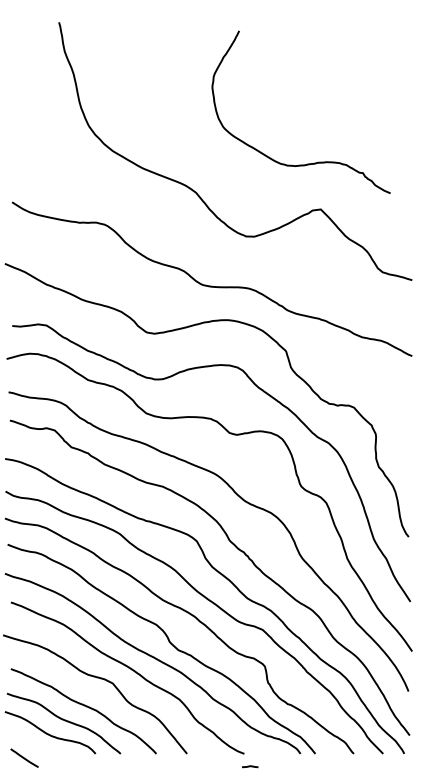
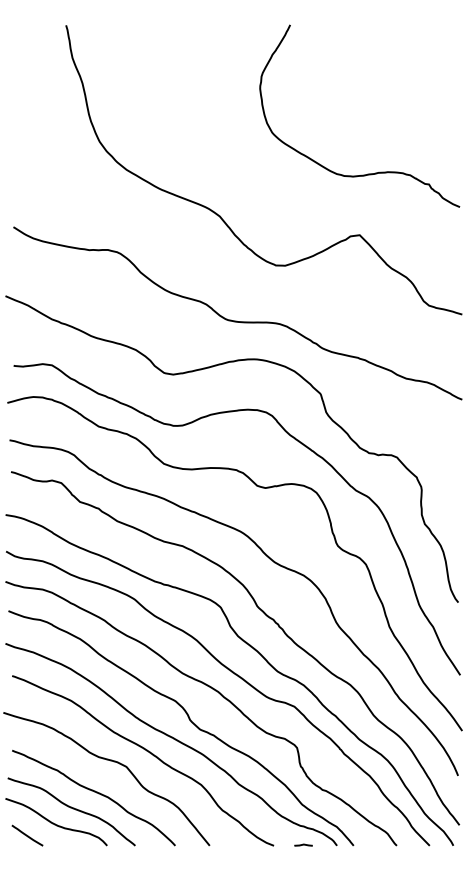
curve: (308, 163) -> (367, 173), moved
line: (24, 758) -> (27, 835), moved
line: (250, 766) -> (303, 844), moved

